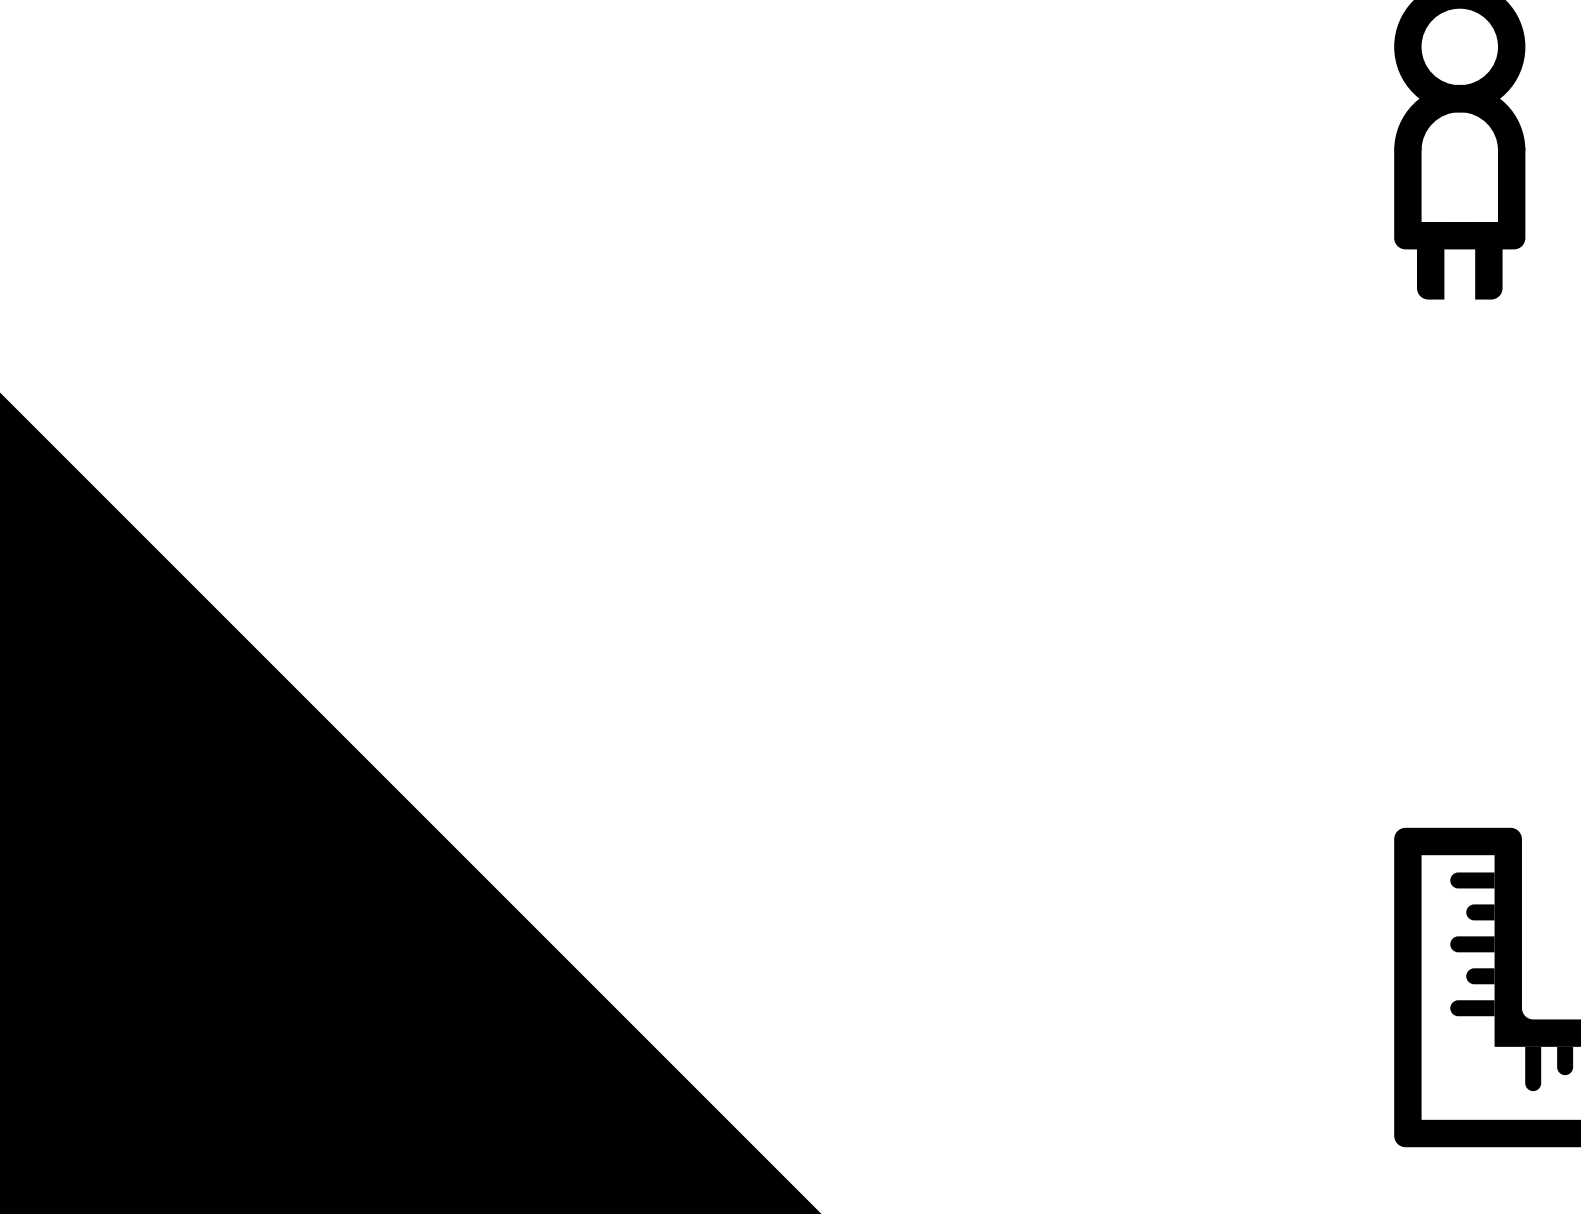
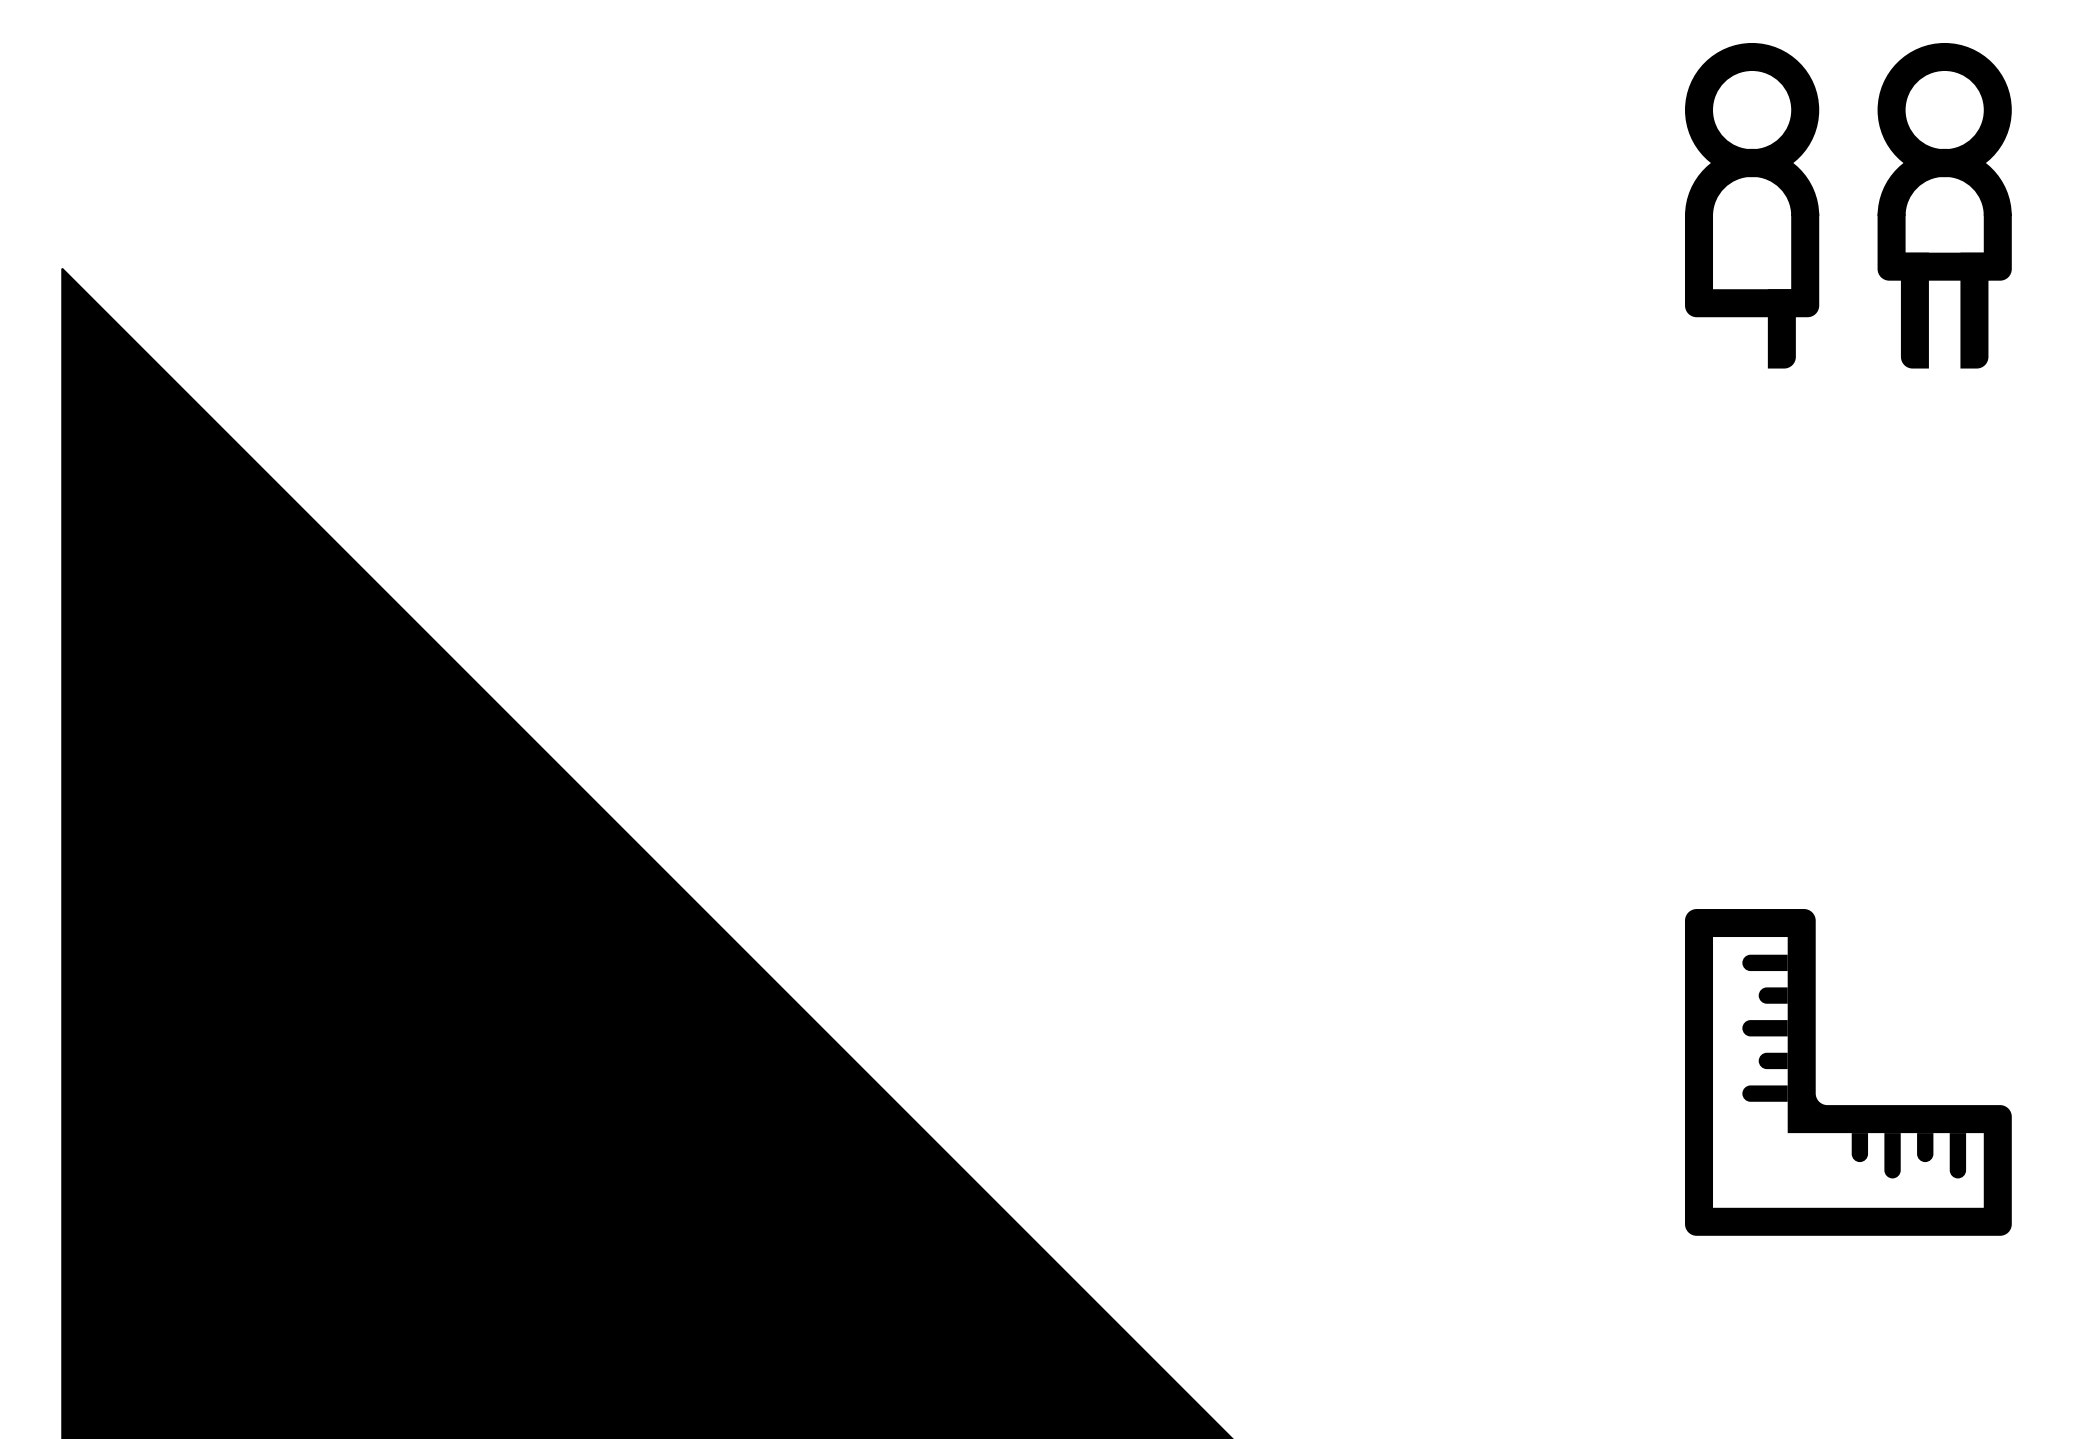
fill: (1430, 260) -> (1722, 328), removed
fill: (1533, 1068) -> (1827, 1155), removed

